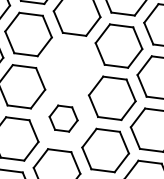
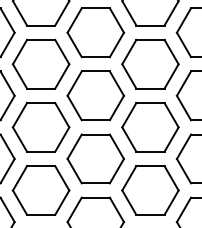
part: (70, 66) -> (95, 95), added
part: (63, 118) -> (95, 158), size x1.67

